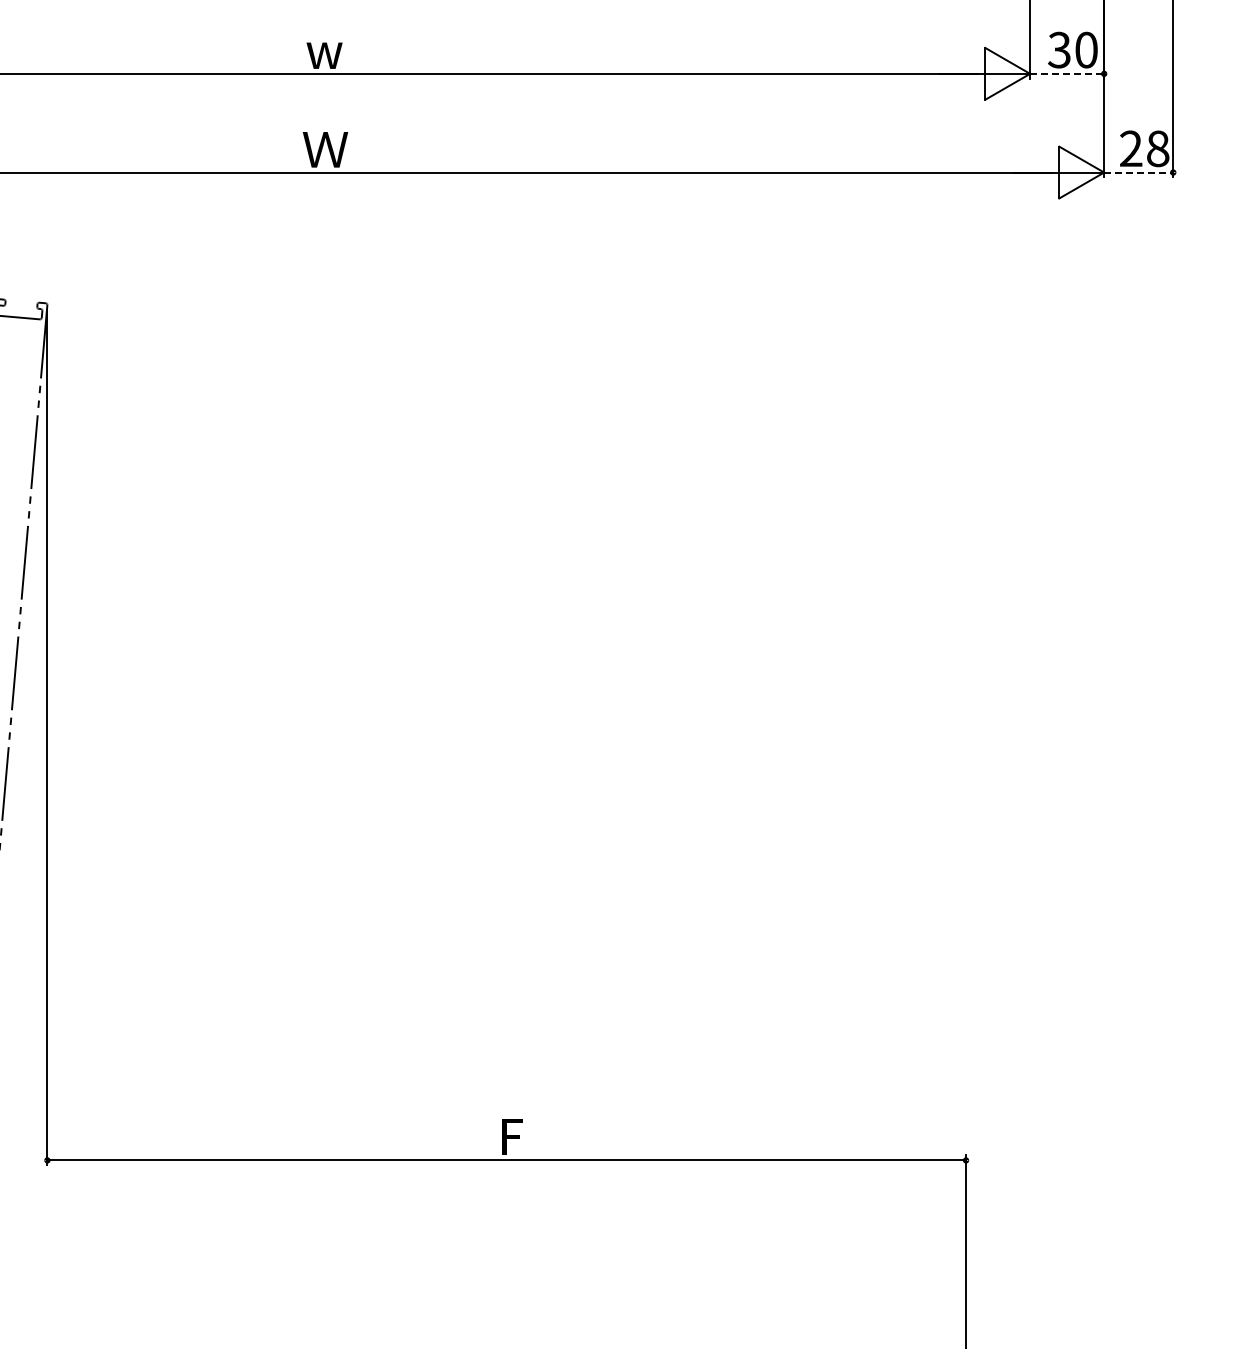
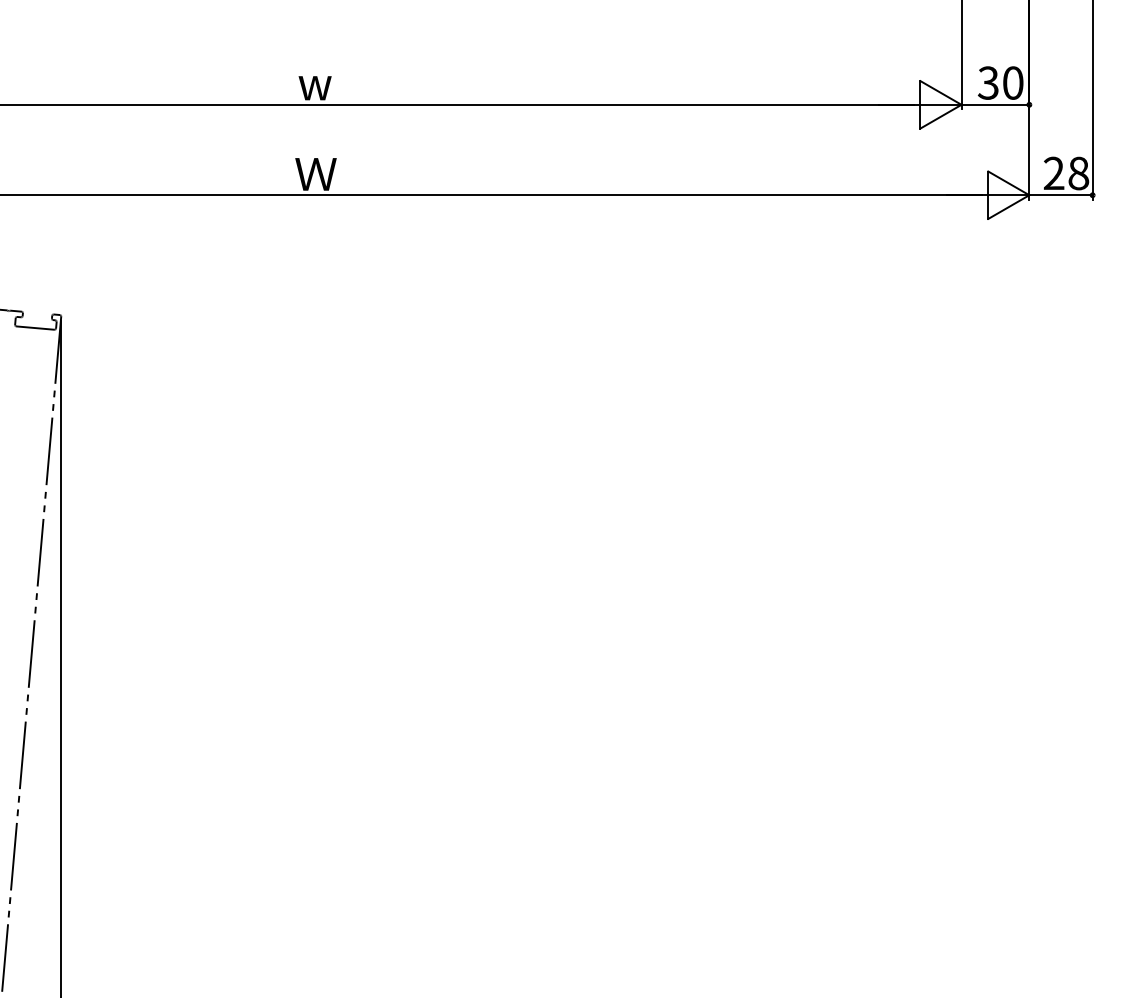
line: (1067, 73) -> (995, 104), dashed -> solid
line: (1138, 172) -> (1060, 195), dashed -> solid

